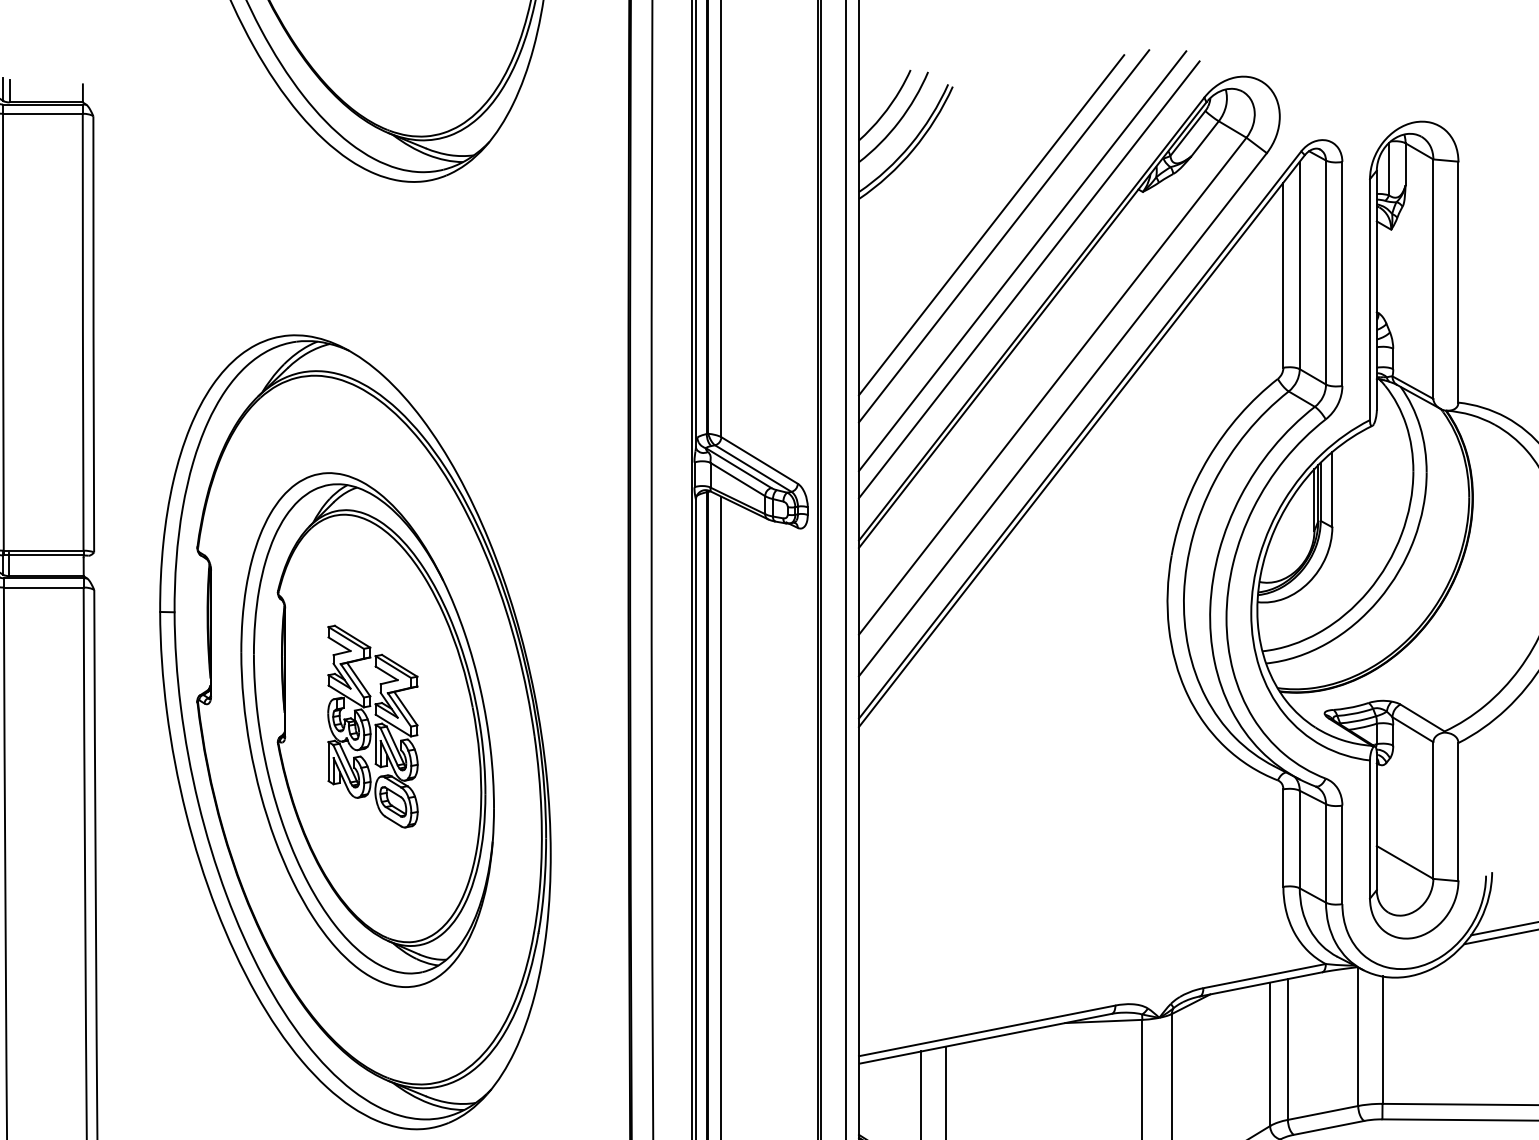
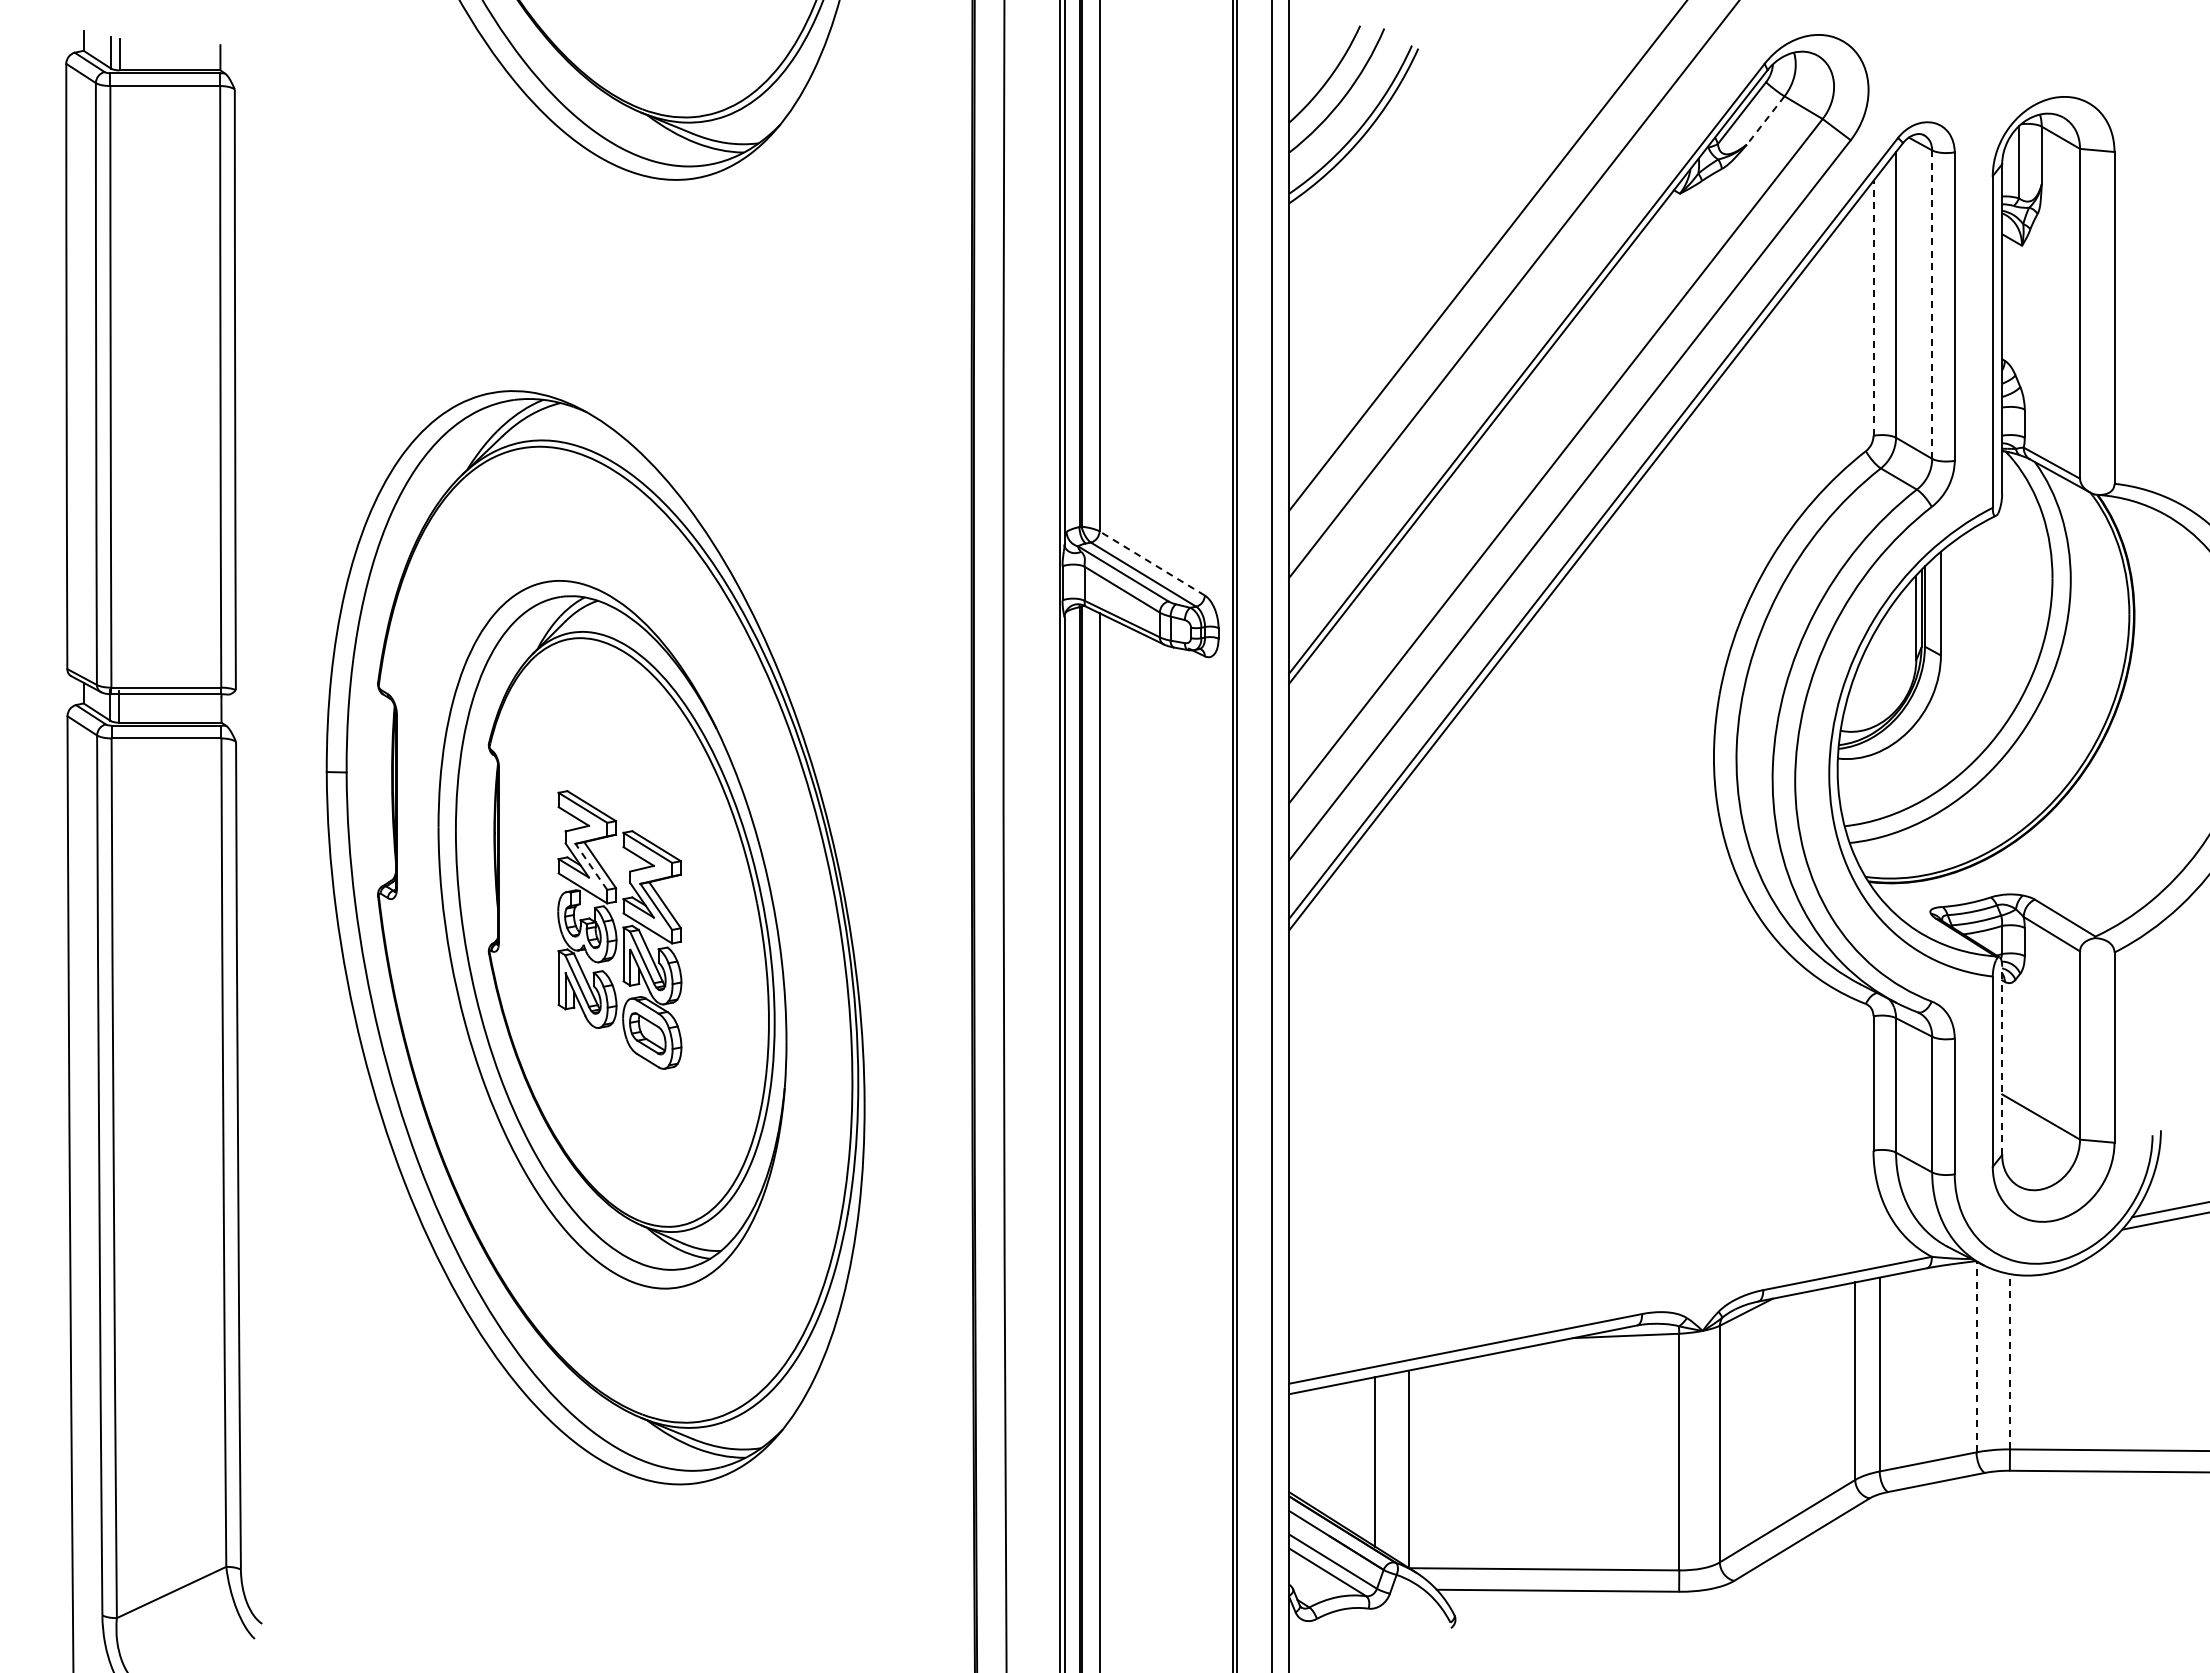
line: (1204, 138) -> (1765, 120), solid -> dashed
line: (991, 225) -> (1471, 239), removed
line: (1326, 272) -> (1932, 304), solid -> dashed
line: (1283, 274) -> (1873, 307), solid -> dashed
line: (1029, 279) -> (1523, 314), removed
line: (759, 460) -> (1152, 563), solid -> dashed
line: (352, 680) -> (591, 866), solid -> dashed
line: (1377, 821) -> (2002, 1060), solid -> dashed
line: (1358, 1036) -> (1976, 1356), solid -> dashed
line: (1382, 1040) -> (2010, 1361), solid -> dashed

